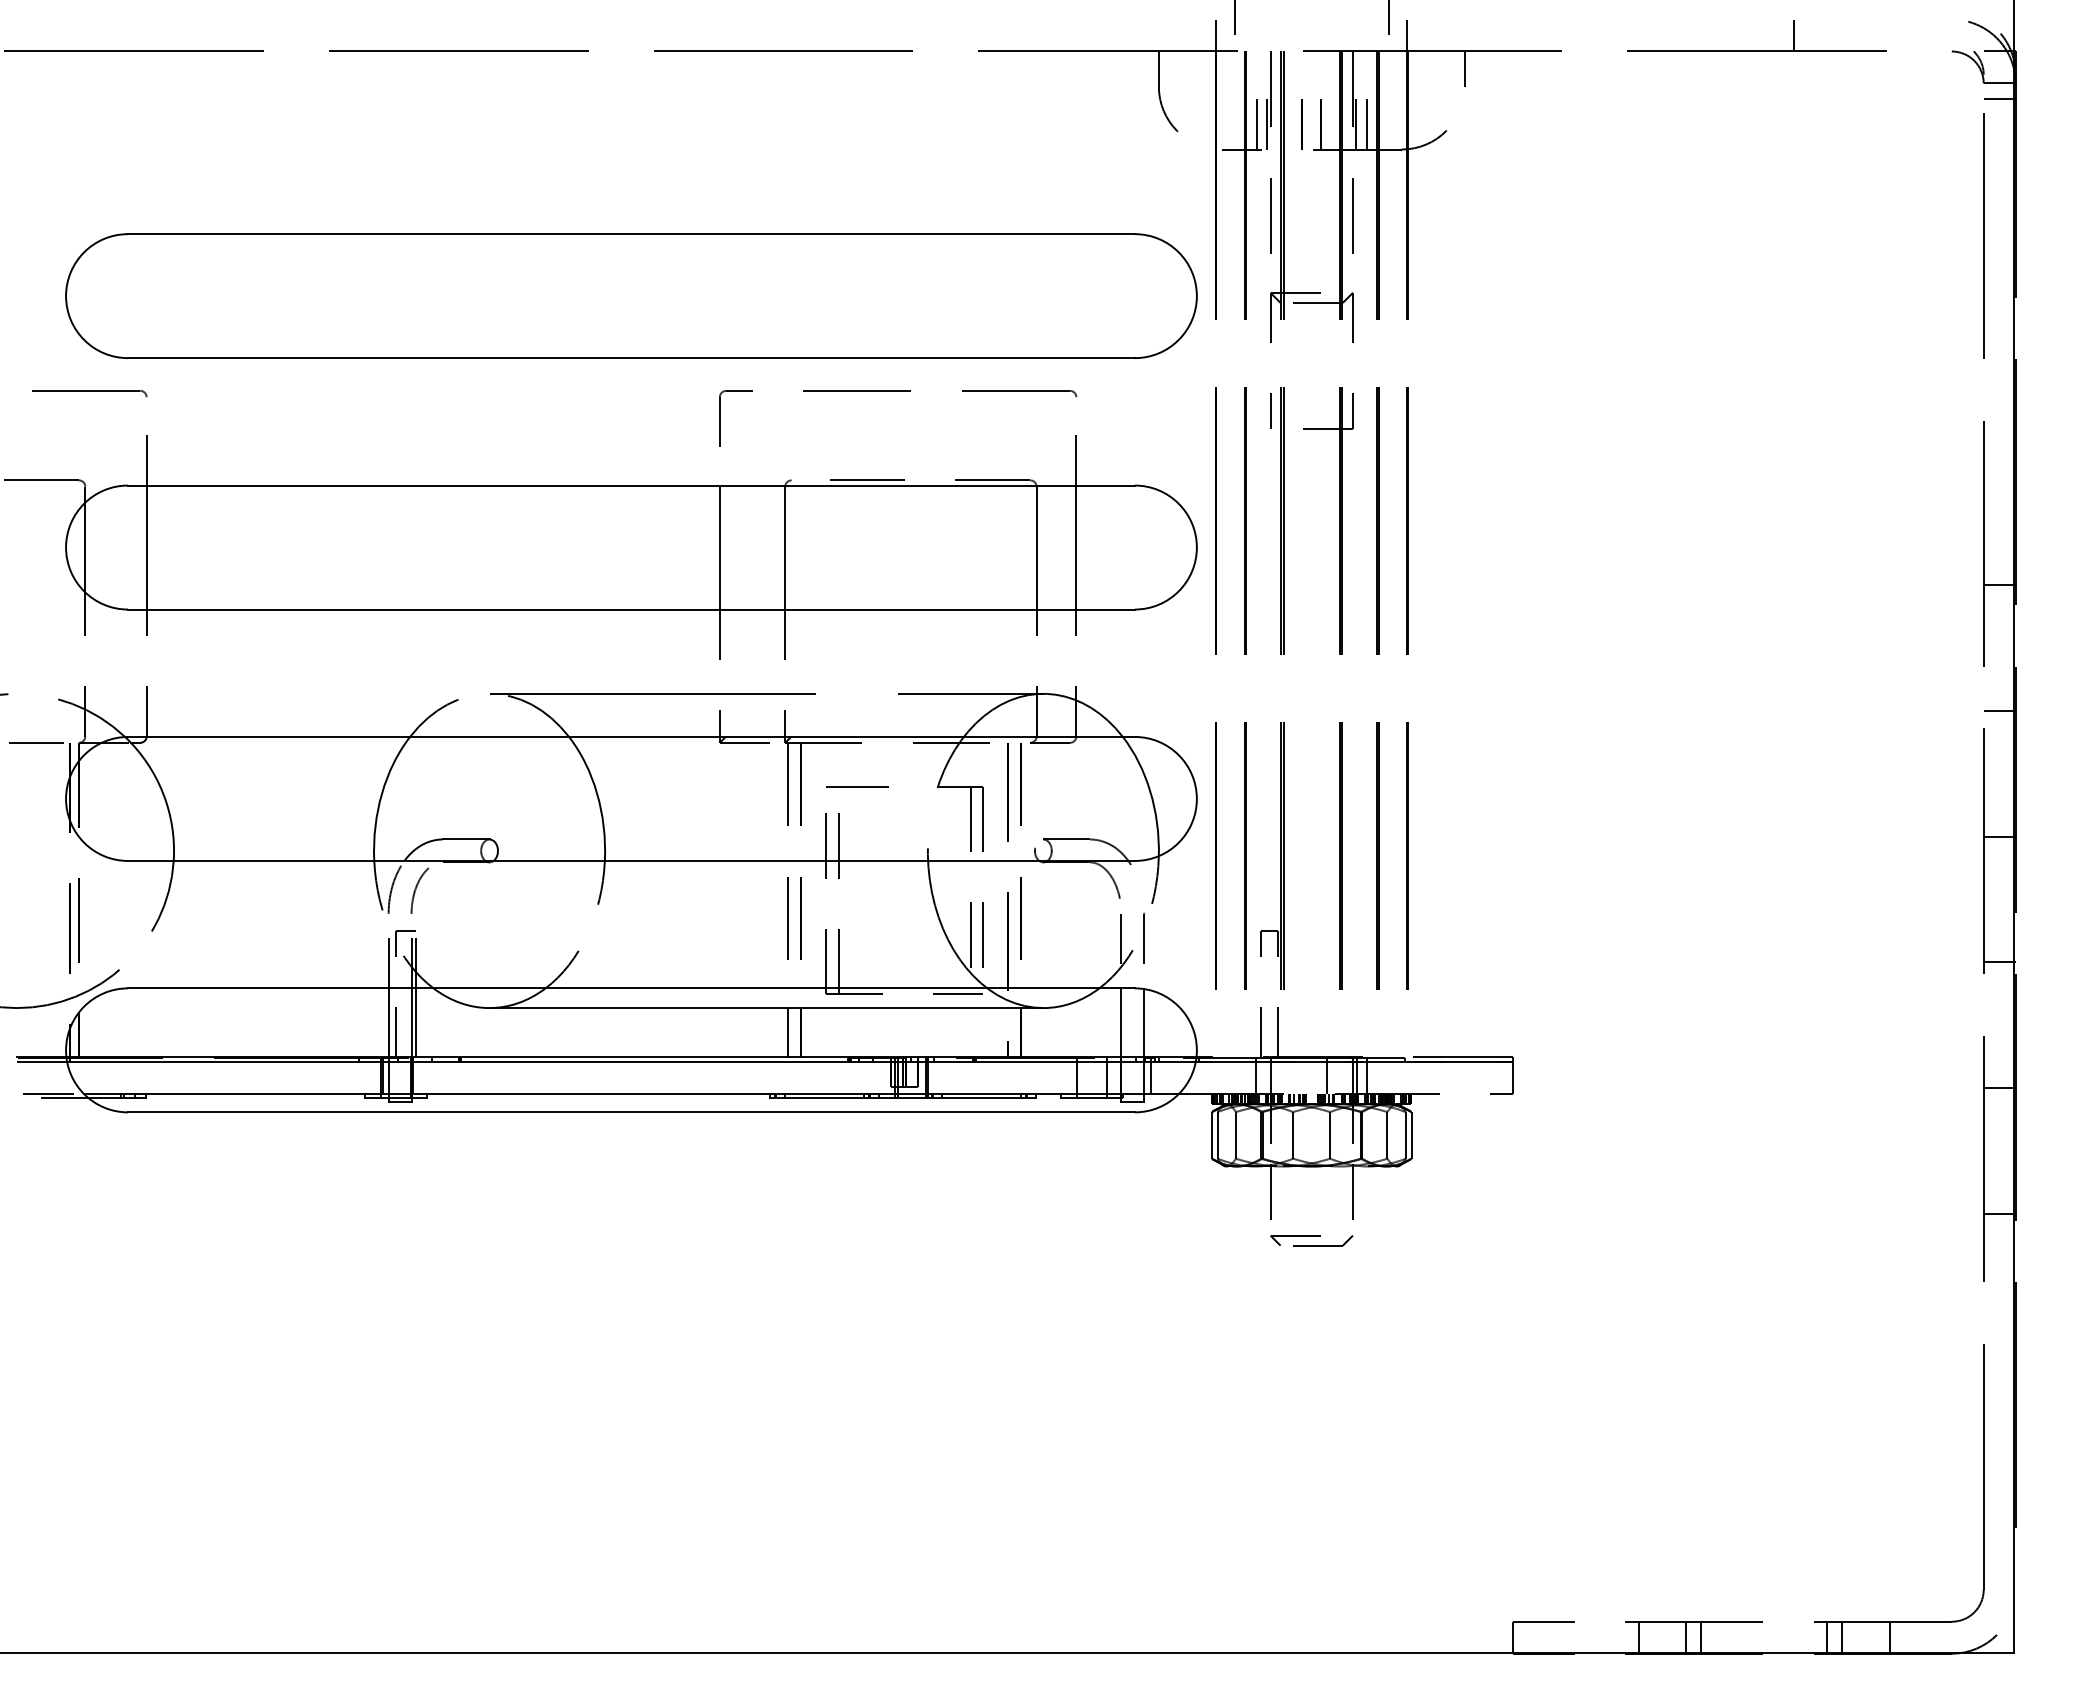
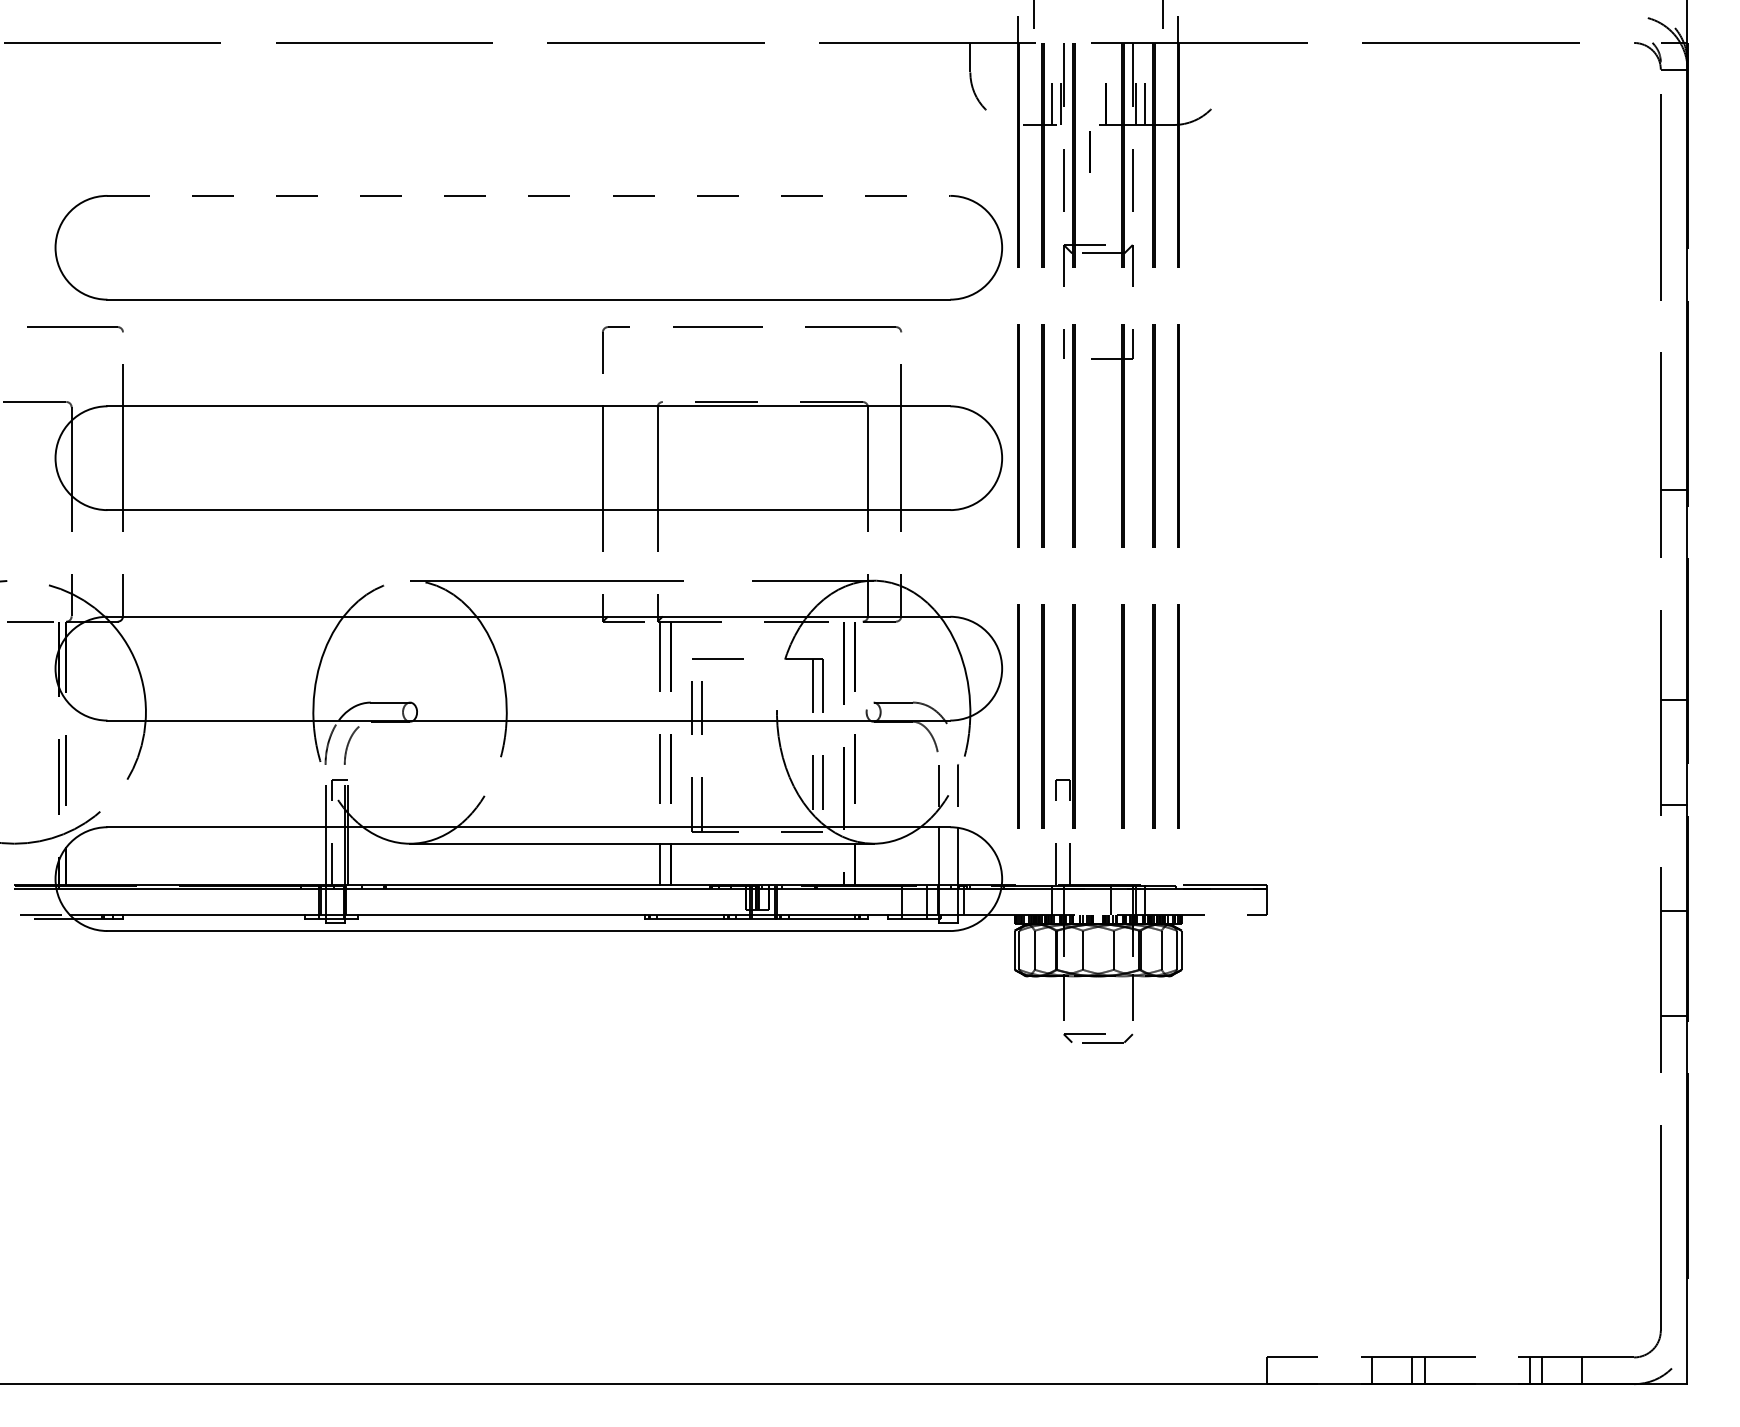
line: (1794, 35) -> (1502, 29), removed
line: (1464, 68) -> (1226, 57), removed
line: (1999, 99) -> (1674, 83), removed
line: (1301, 124) -> (1089, 151), moved
line: (631, 234) -> (528, 196), solid -> dashed
line: (1999, 710) -> (1674, 594), removed

